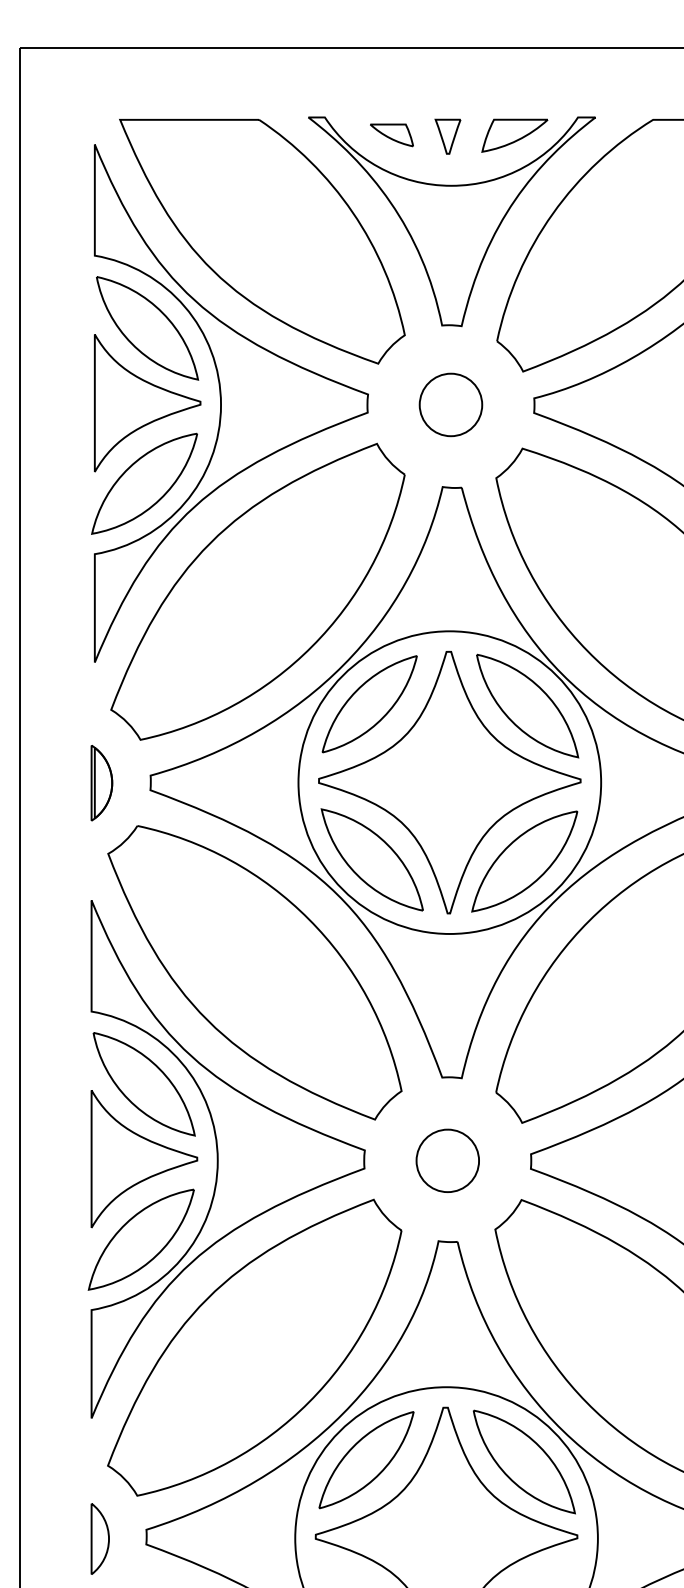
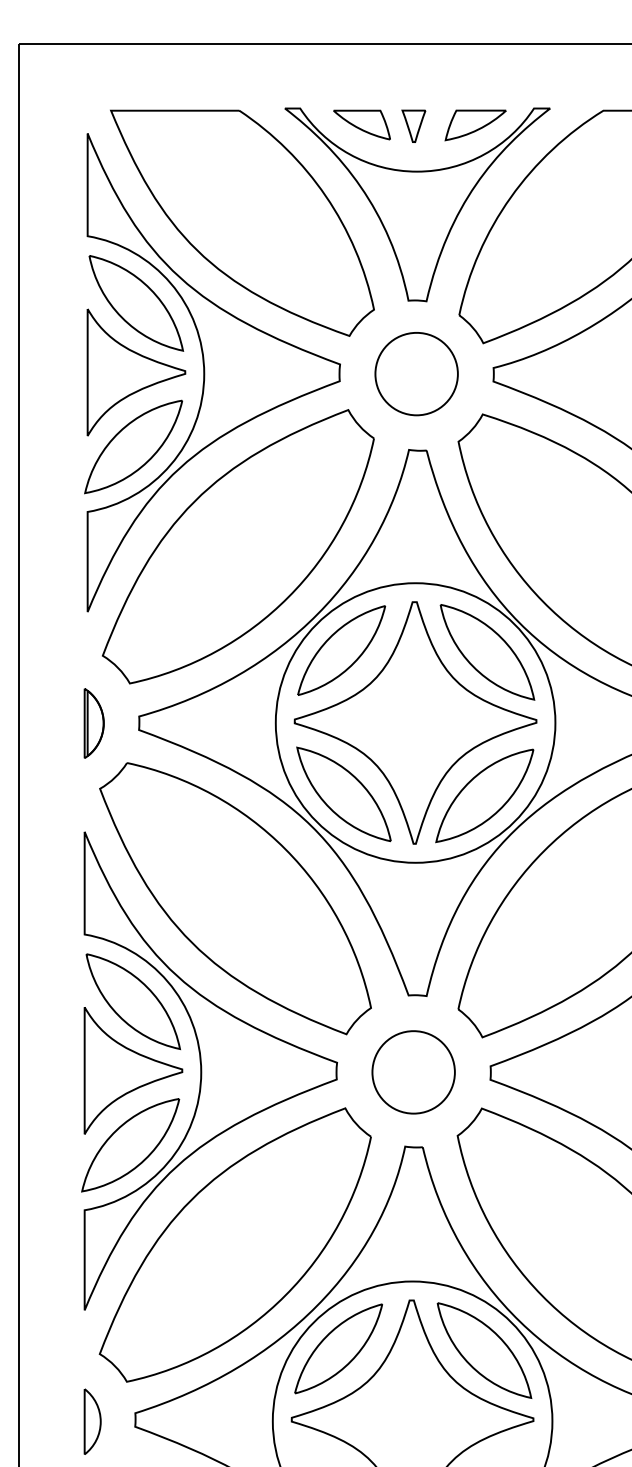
part: (391, 135) -> (361, 125), size x1.43
part: (450, 404) -> (416, 373), size x1.43
part: (447, 1160) -> (413, 1072), size x1.43

